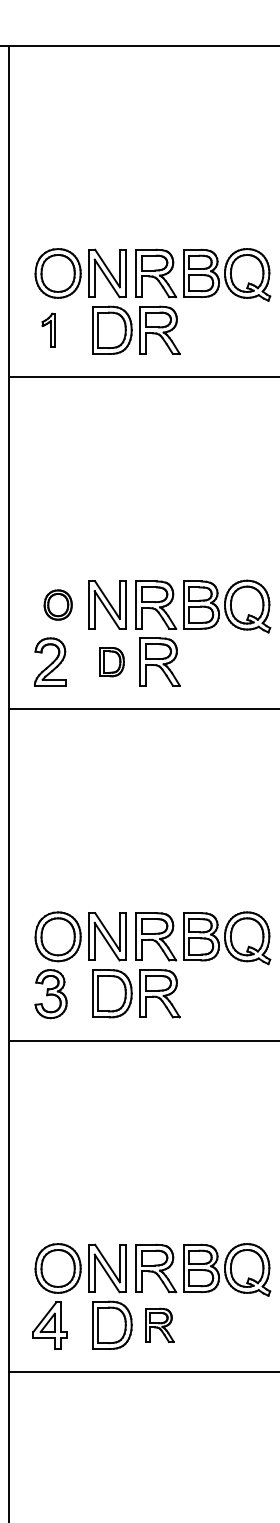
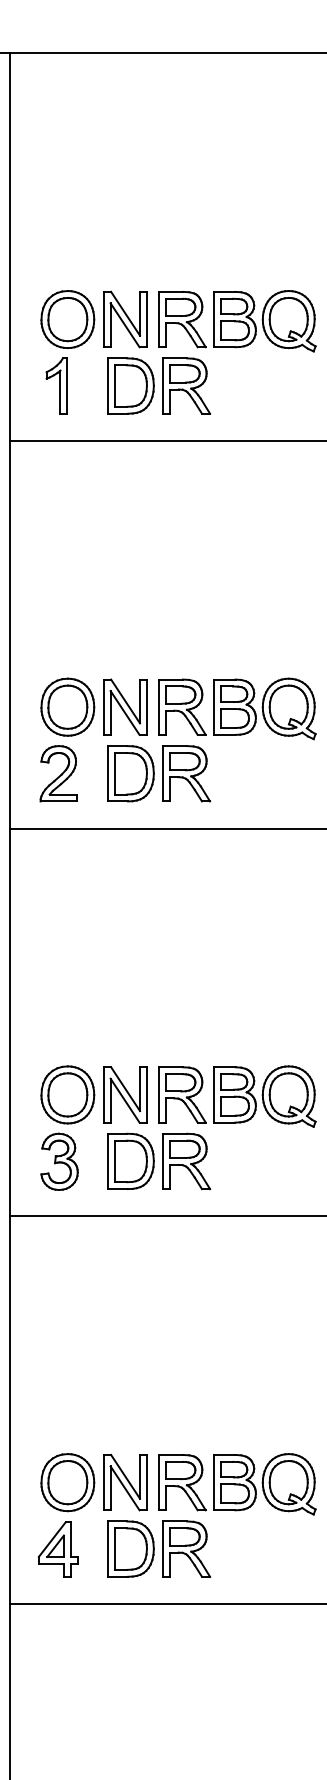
part: (48, 329) -> (56, 385), size x1.43
part: (57, 604) -> (67, 706), size x1.67
part: (111, 661) -> (130, 773), size x1.67
part: (159, 1324) -> (186, 1548), size x1.43

